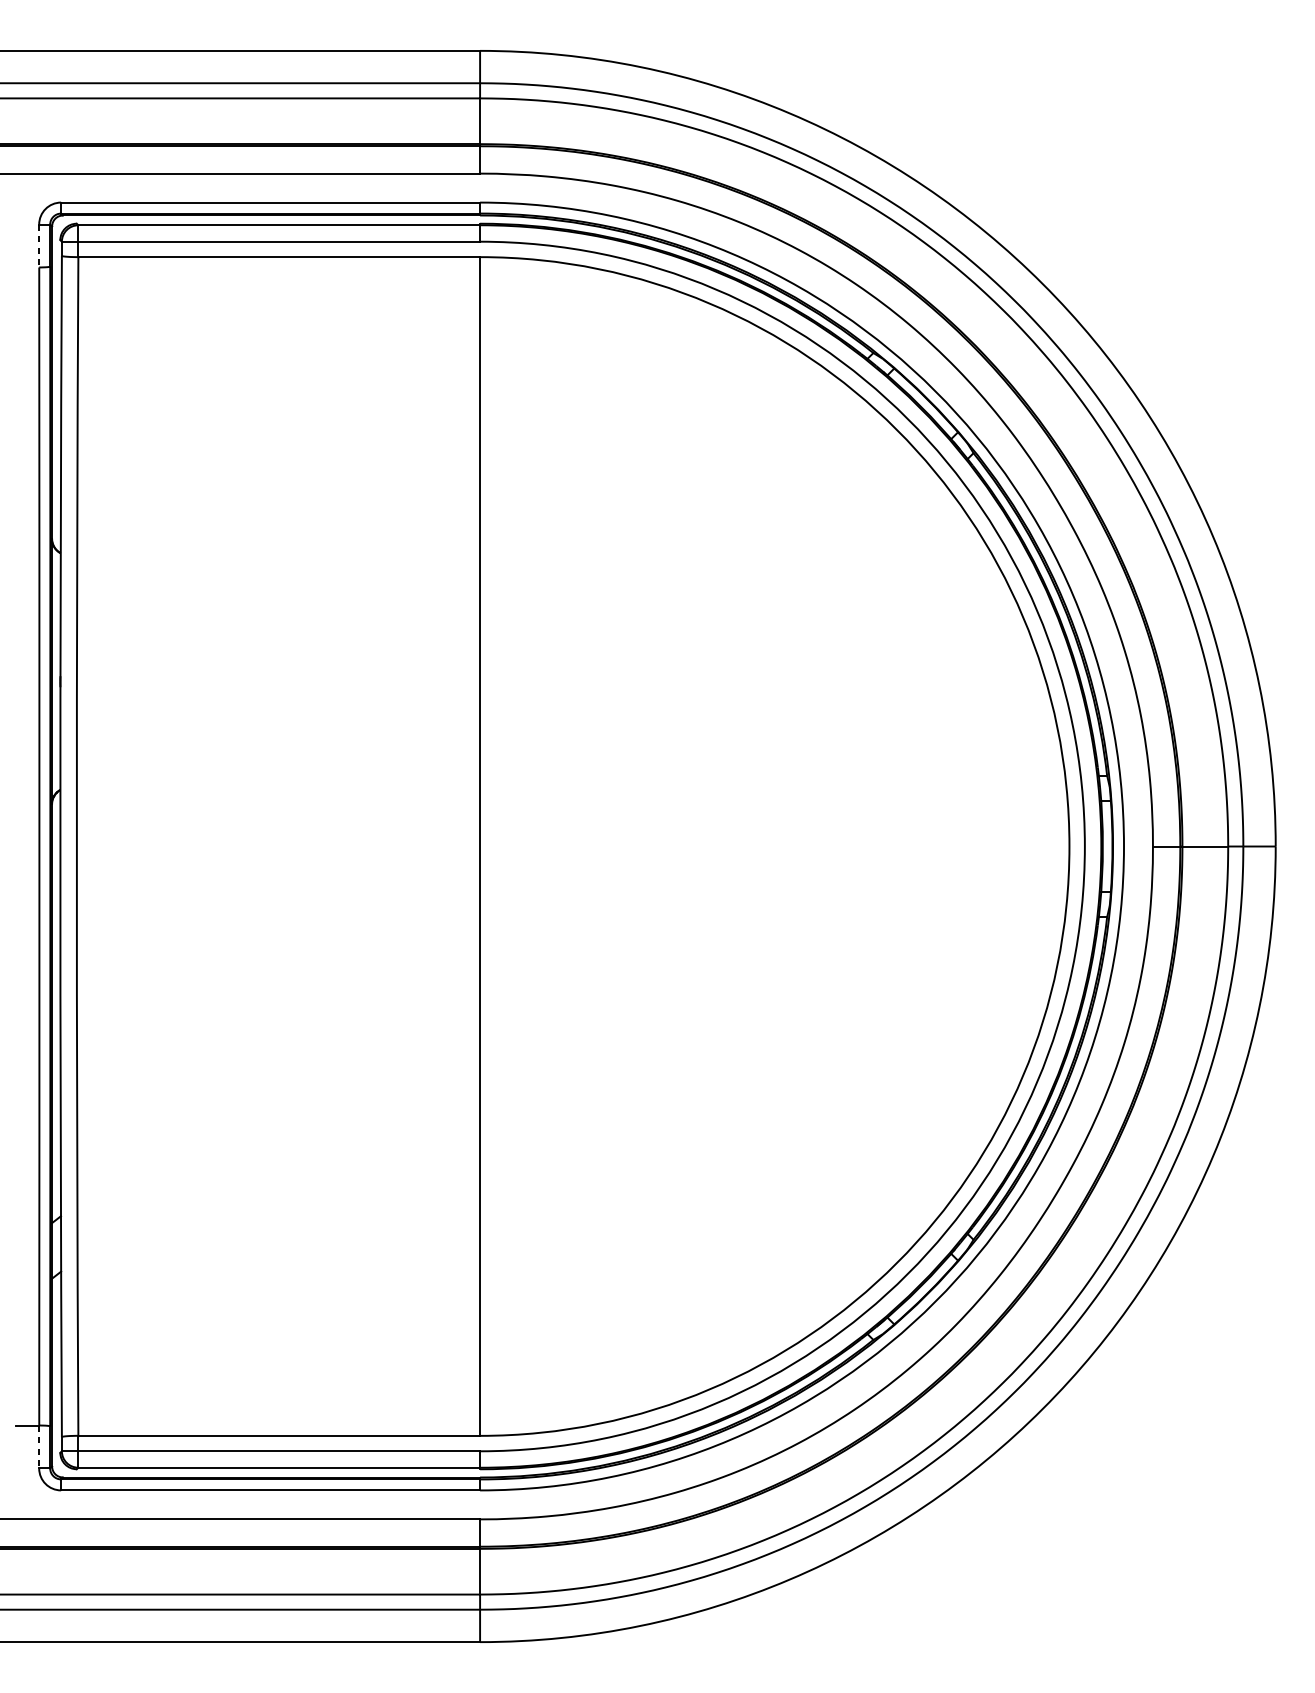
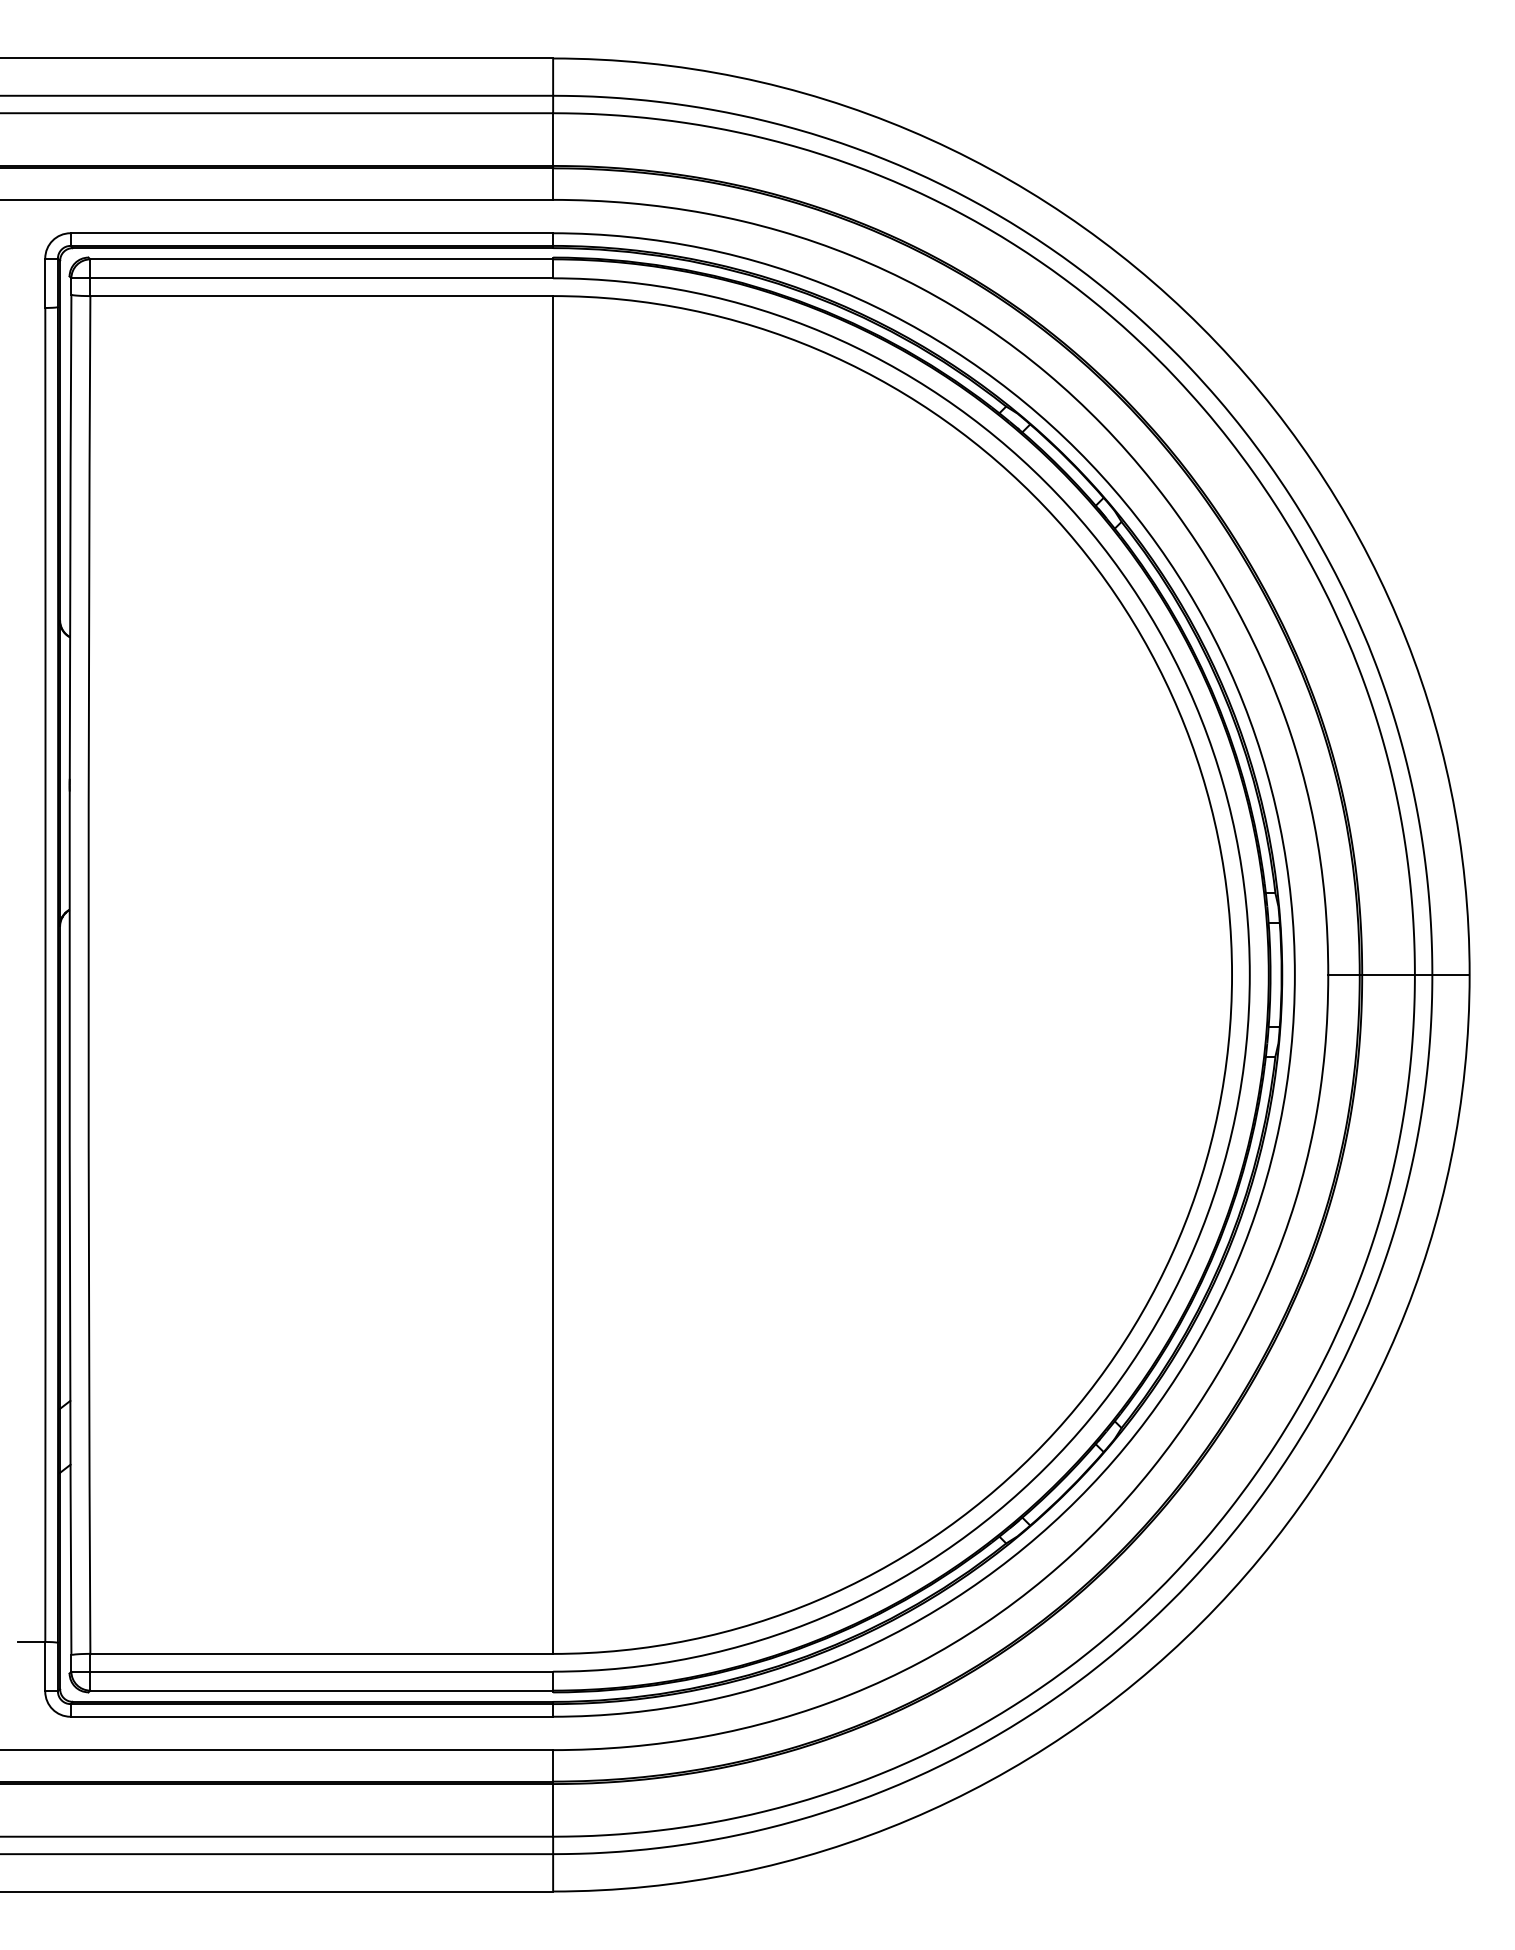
line: (39, 246) -> (45, 283), dashed -> solid
line: (39, 1446) -> (45, 1666), dashed -> solid

